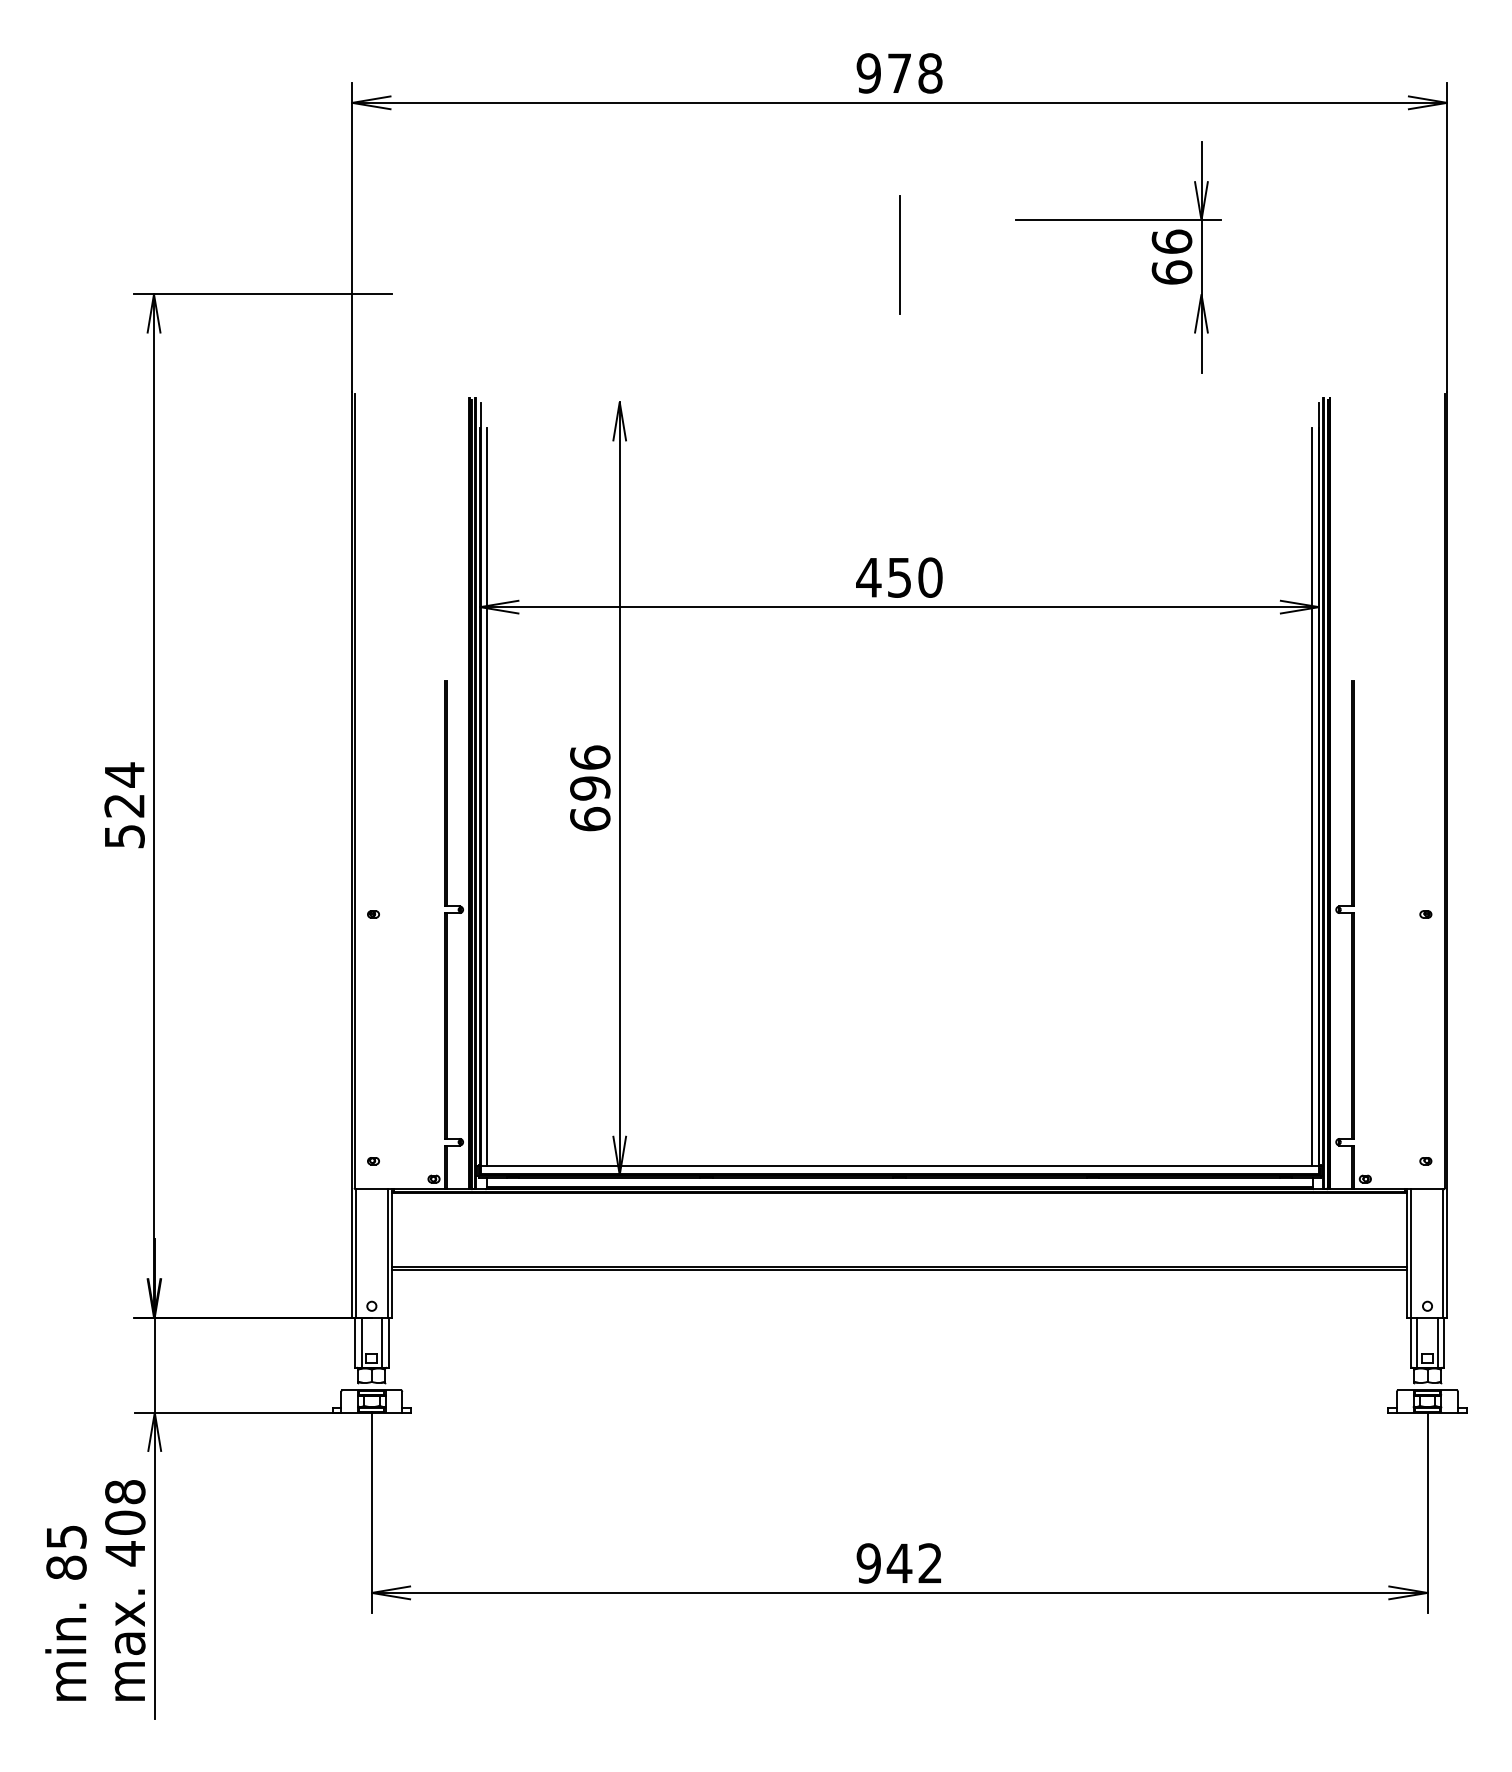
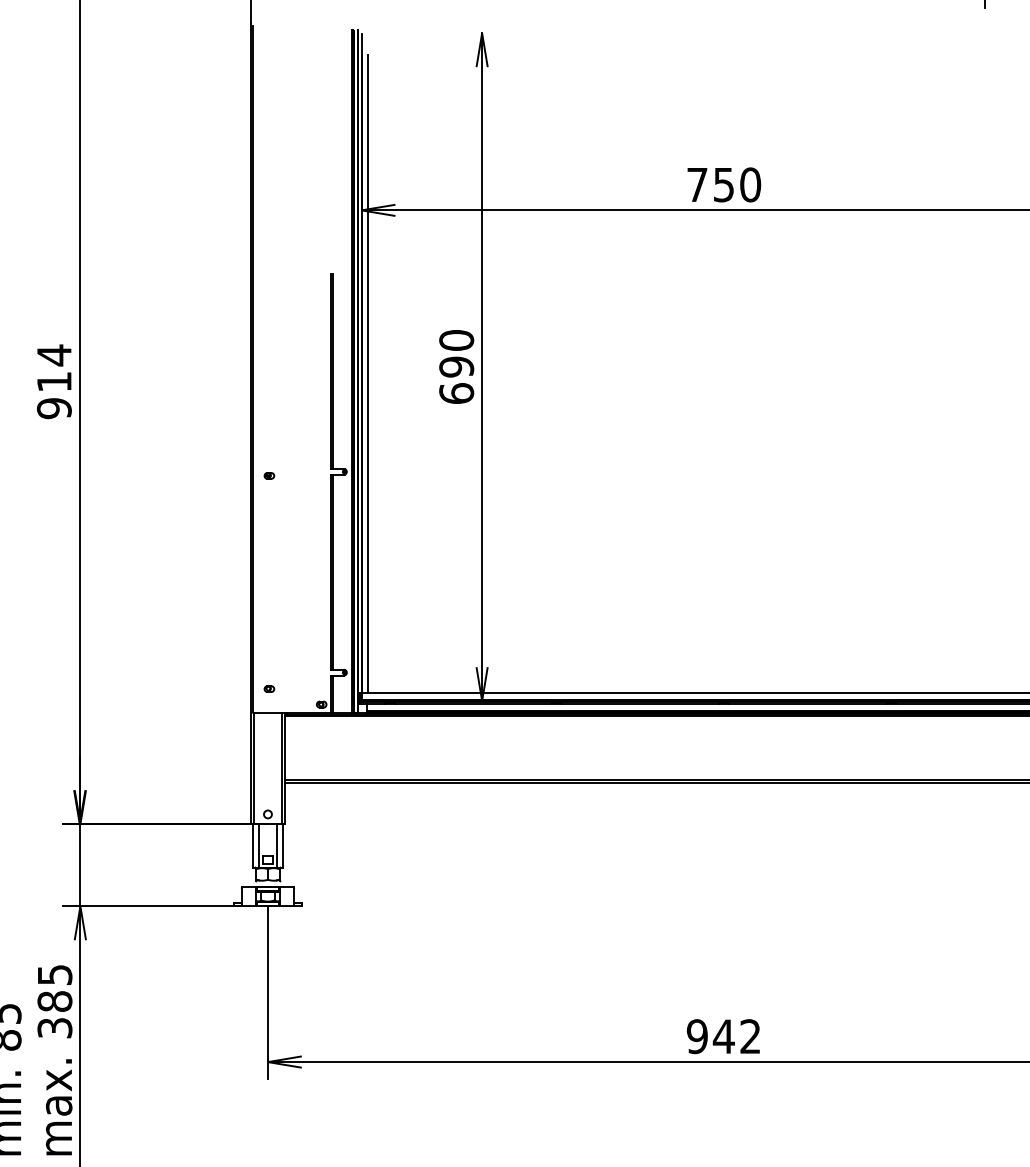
text: (868, 577) -> (697, 184), 450 -> 750
text: (590, 757) -> (456, 340), 696 -> 690
text: (124, 821) -> (54, 395), 524 -> 914
text: (125, 1523) -> (55, 1002), 408 -> 385

